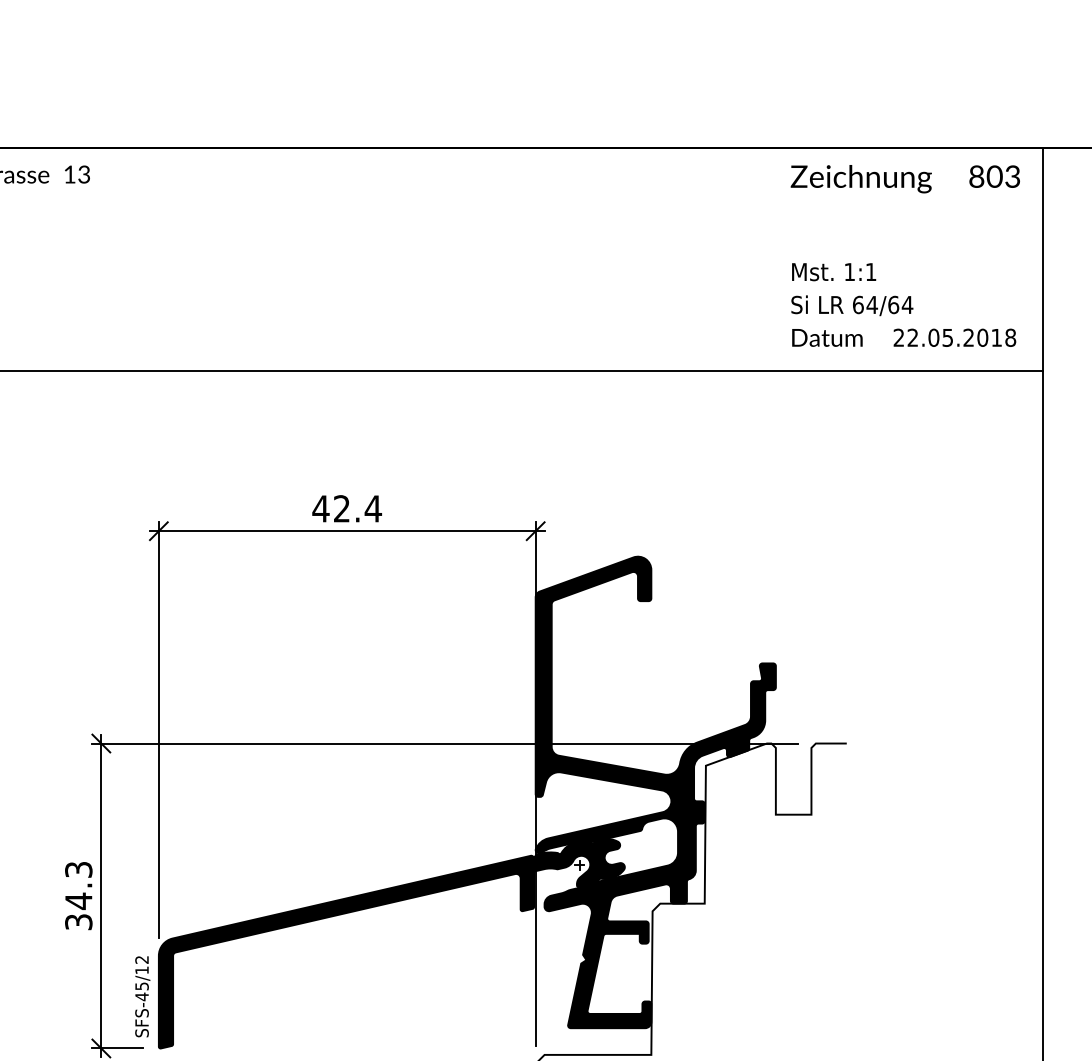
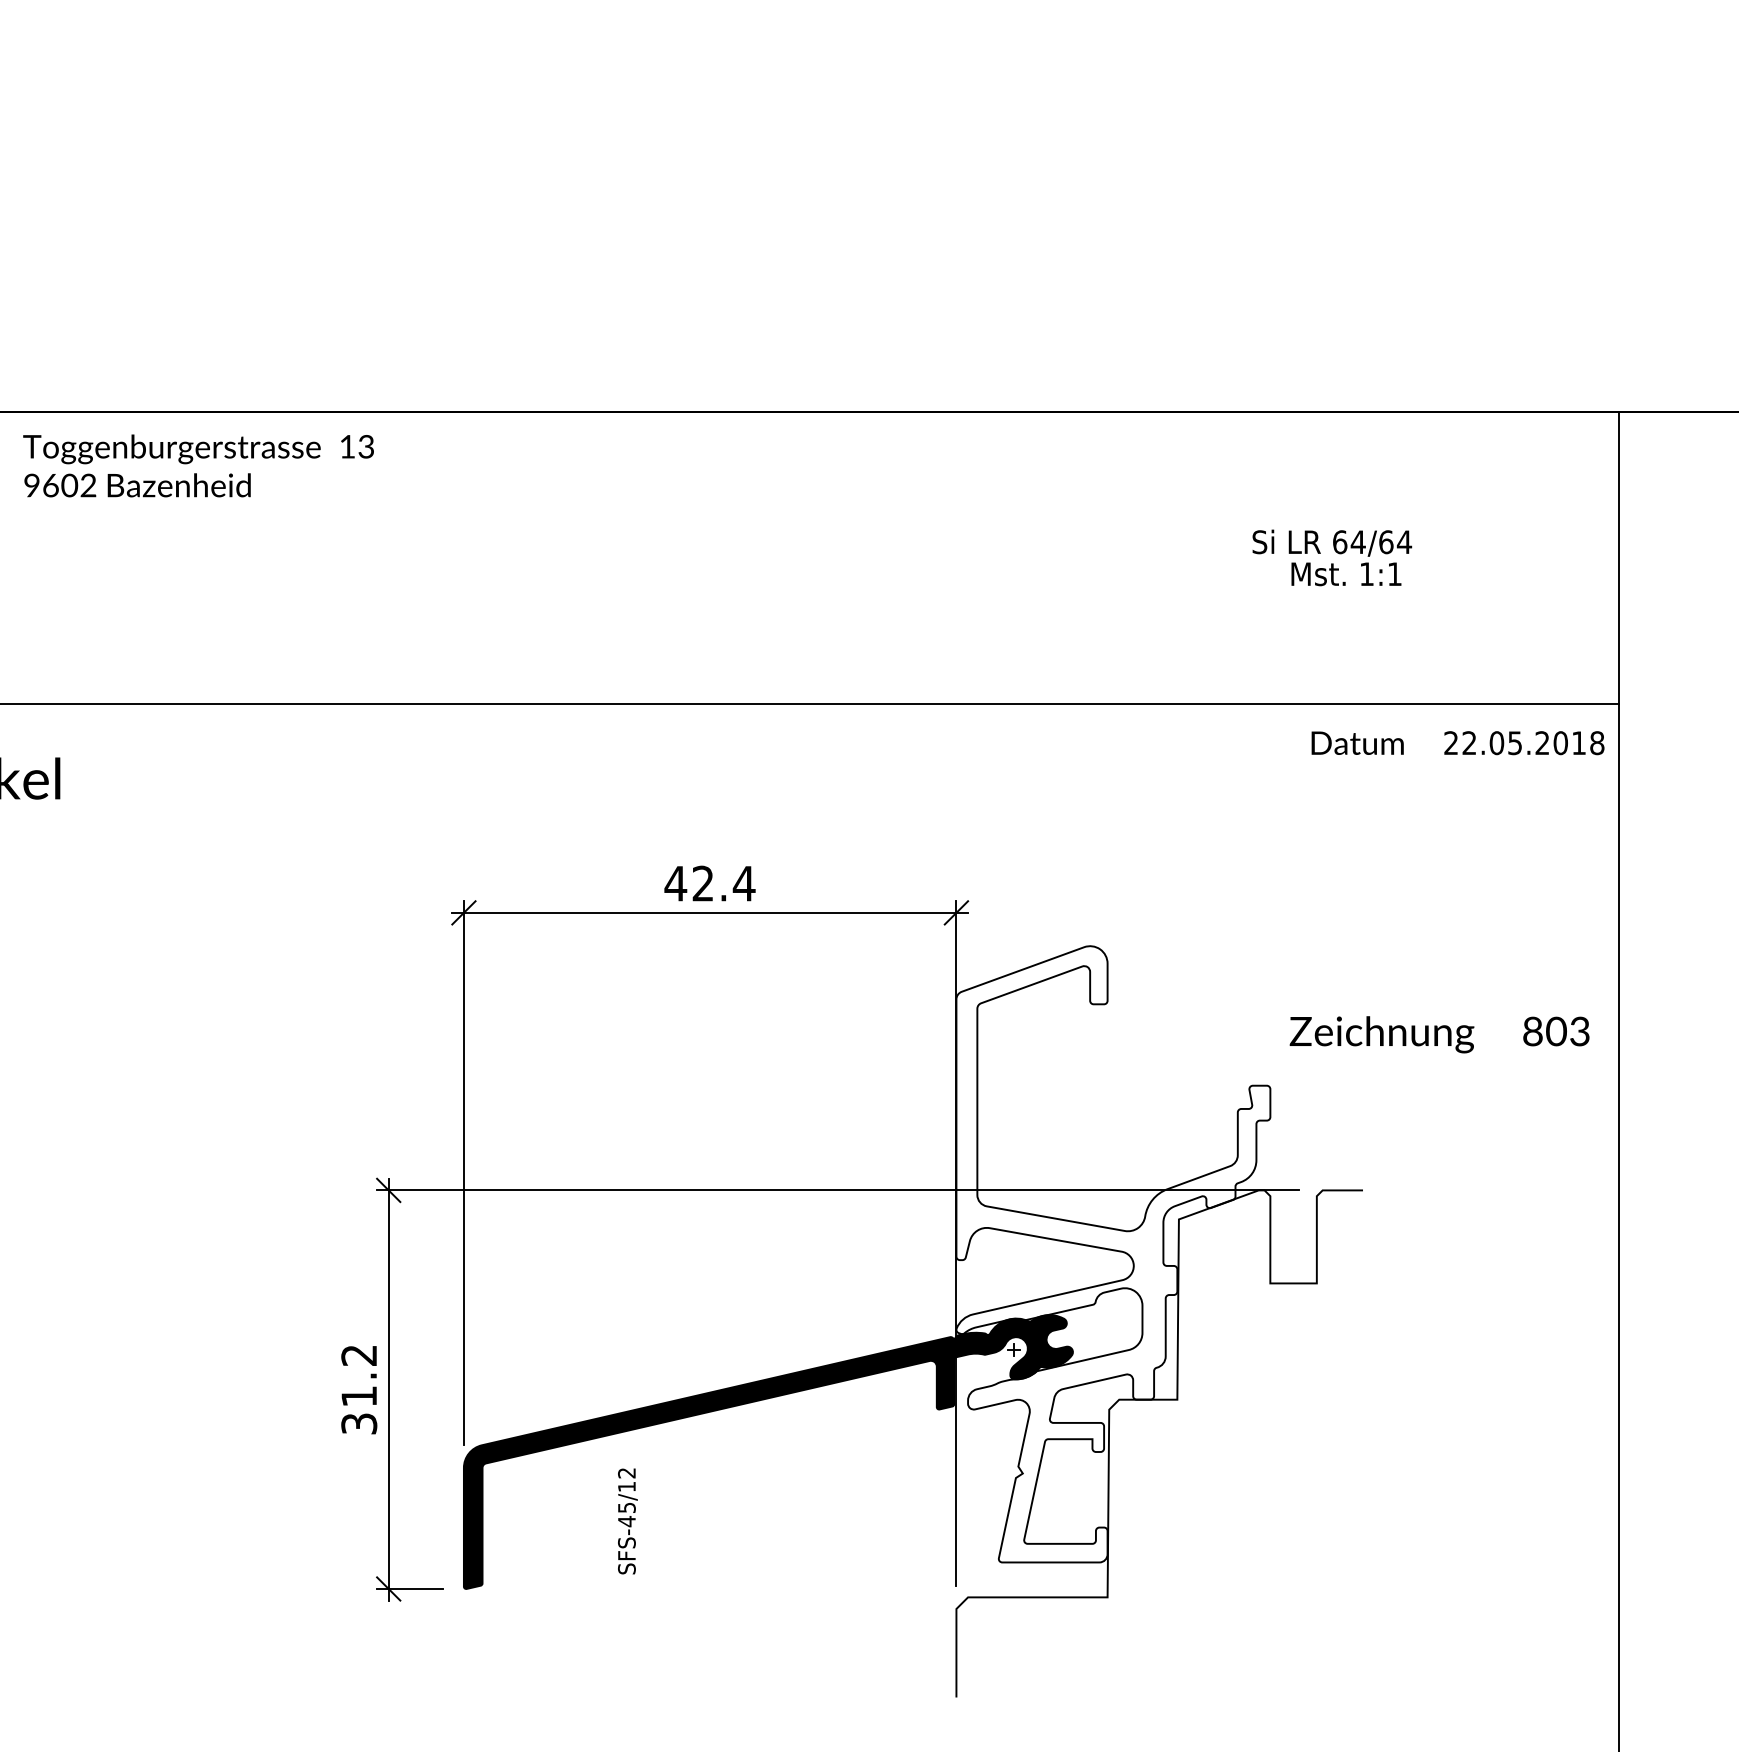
text: (905, 178) -> (1439, 1034), moved
text: (852, 305) -> (1332, 542), moved
text: (903, 338) -> (1457, 743), moved
fill: (655, 792) -> (1113, 1254), removed
text: (78, 885) -> (359, 1376), 34.3 -> 31.2
text: (142, 996) -> (627, 1521), moved

